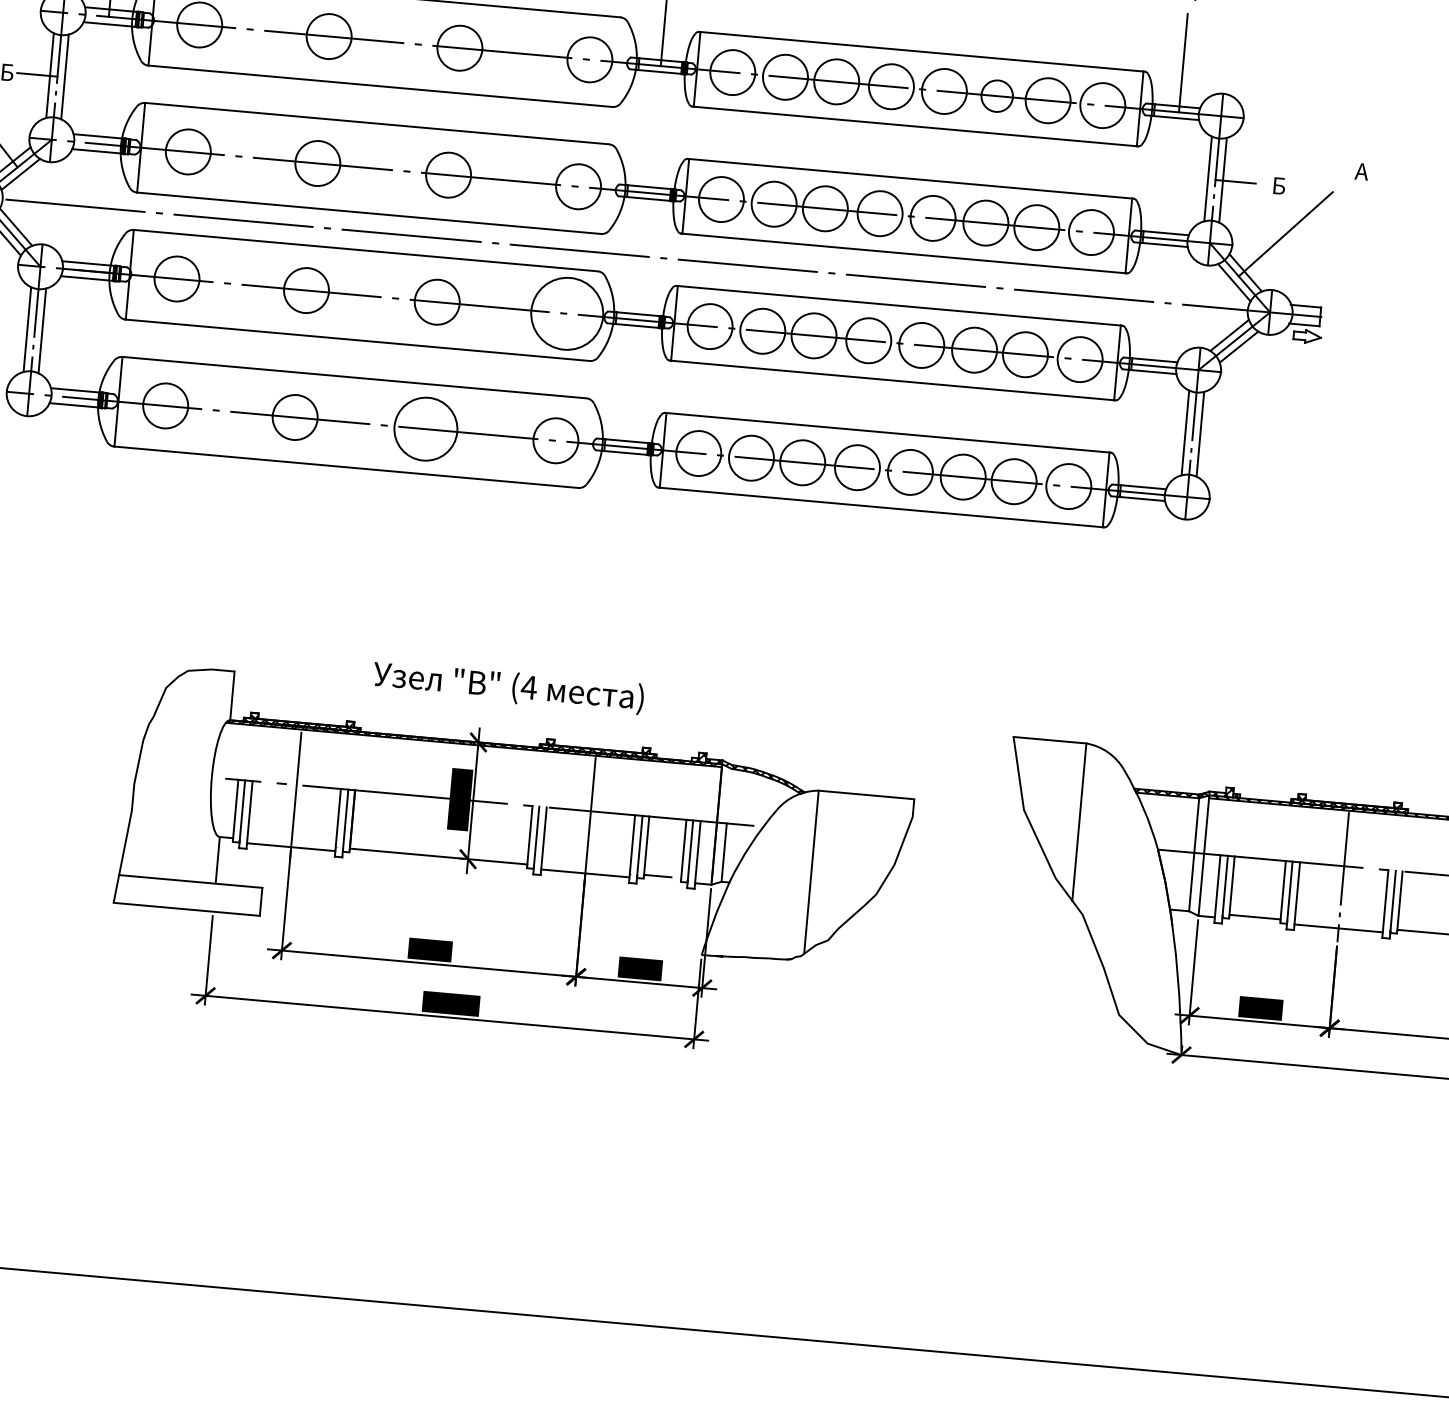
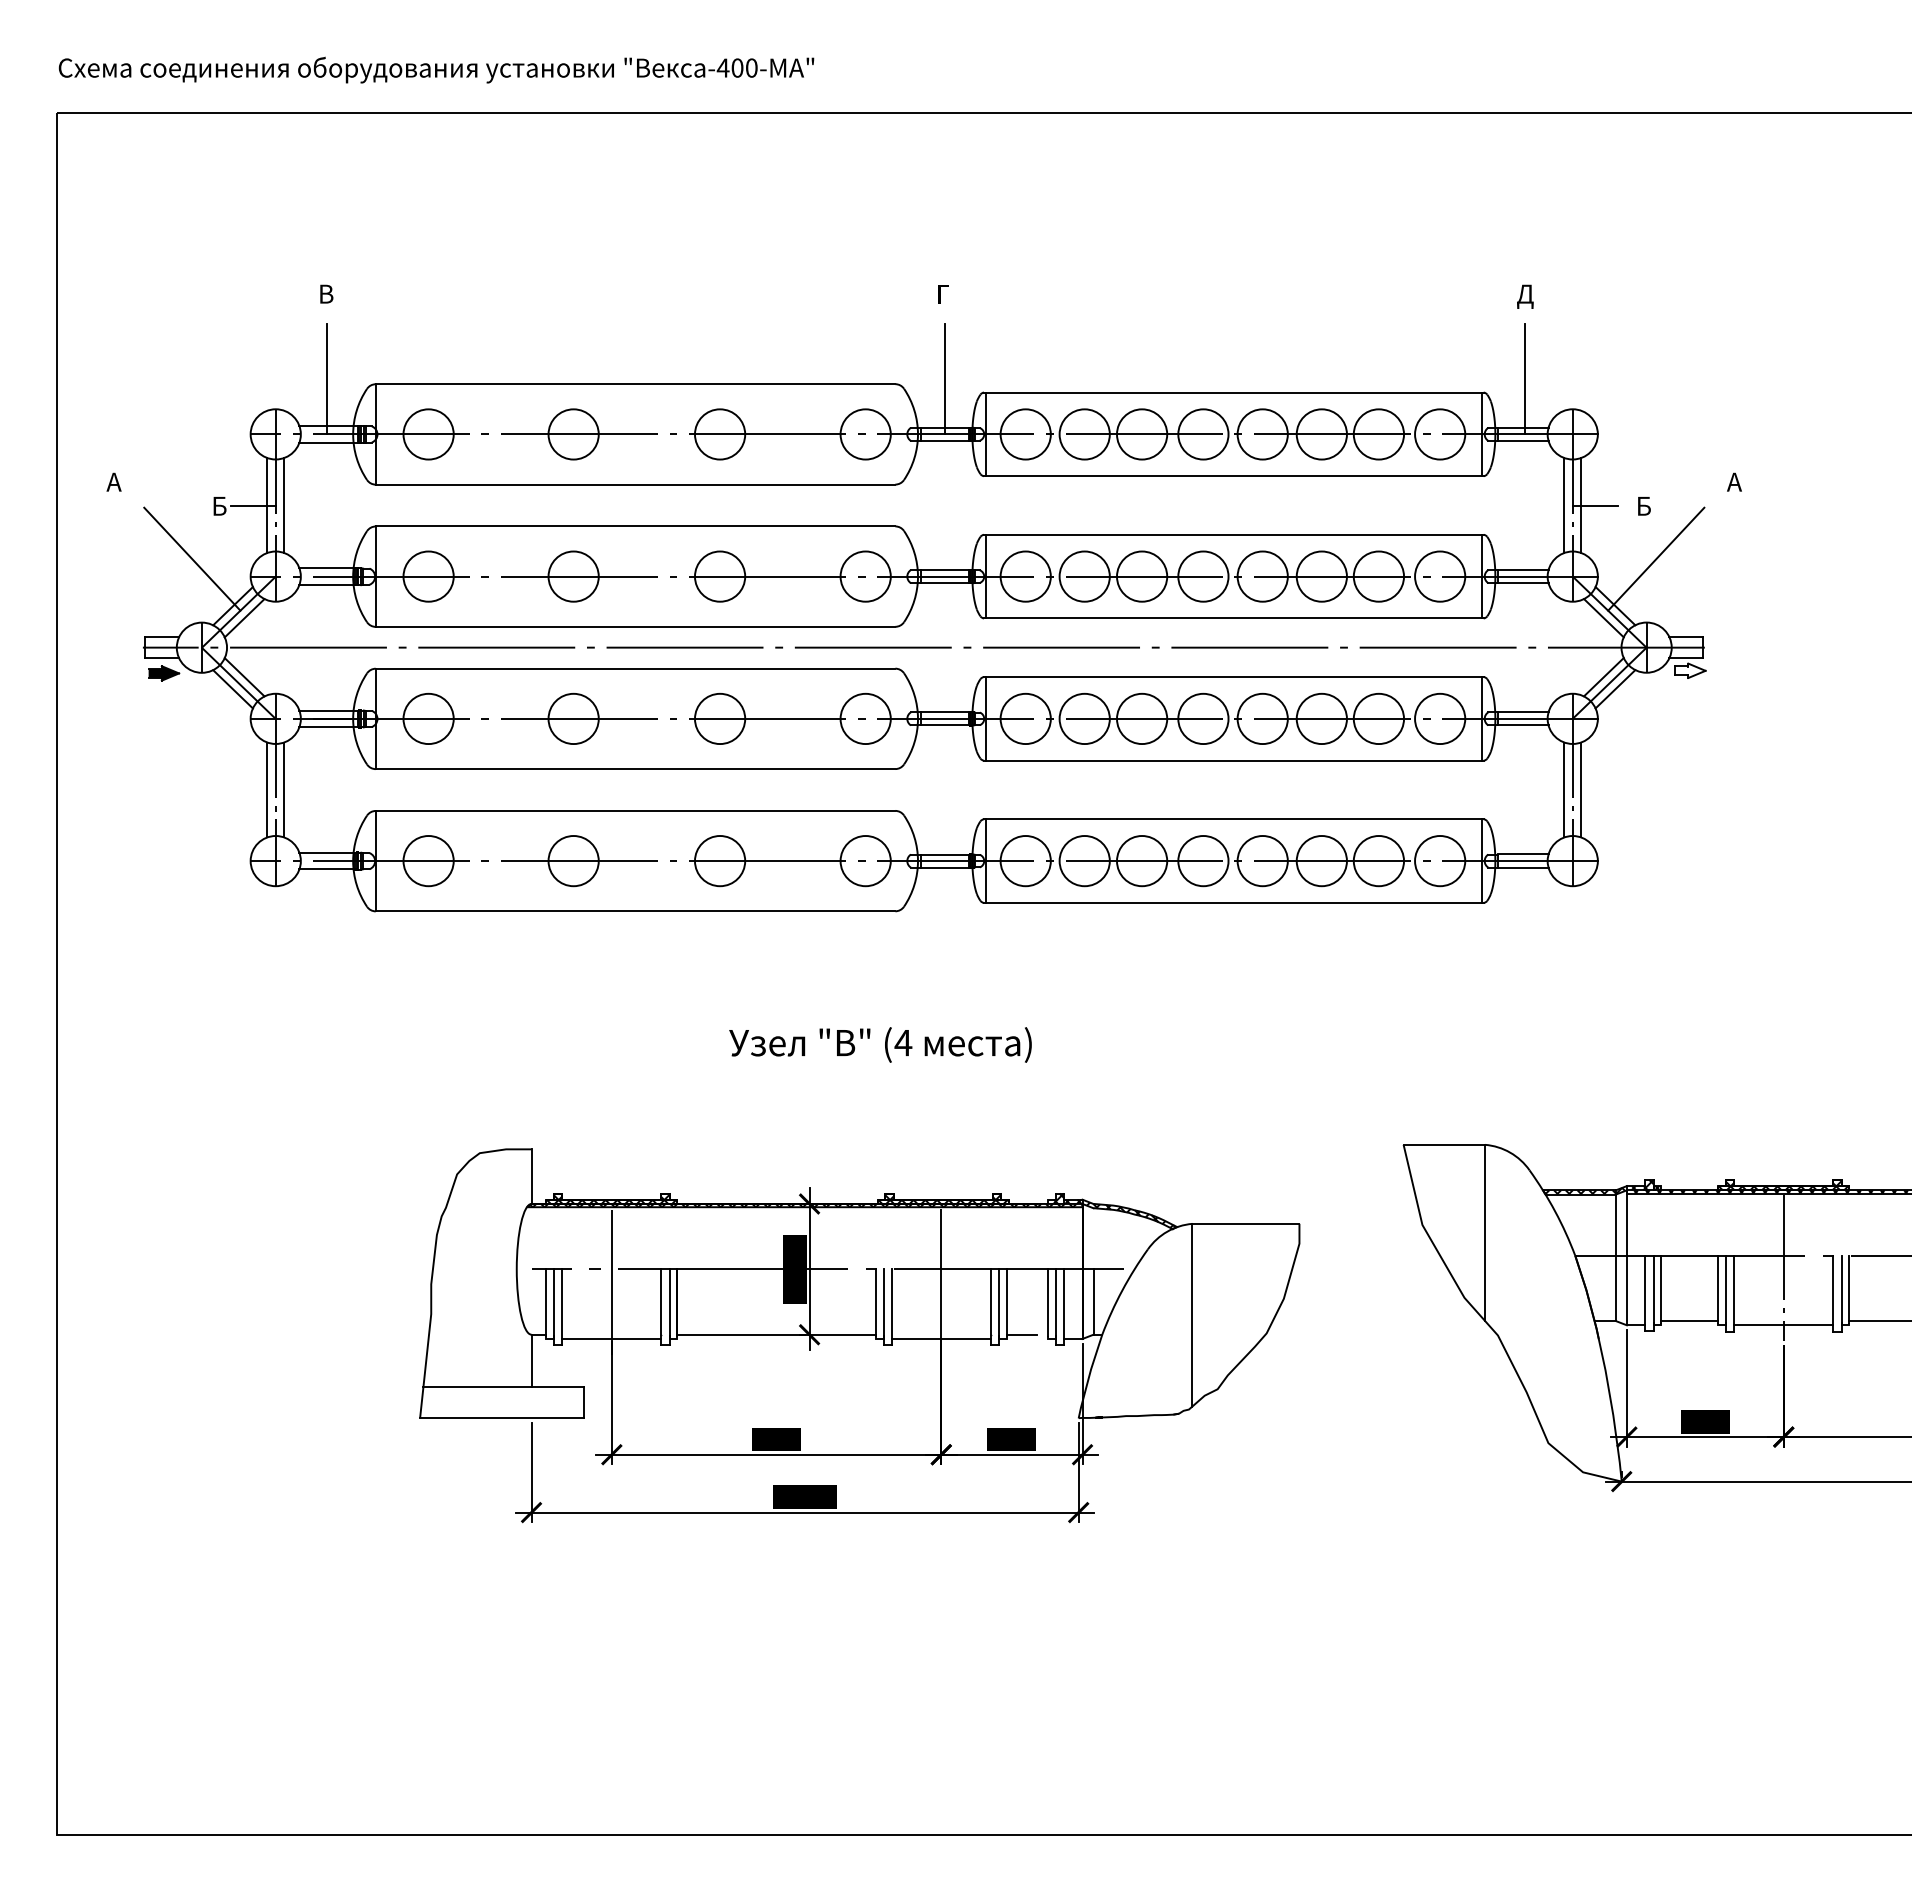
circle: (996, 96) -> (1321, 434), size x1.43
circle: (567, 313) -> (865, 718), size x0.62
circle: (426, 429) -> (720, 861), size x0.71
text: (508, 687) -> (880, 1044), moved

